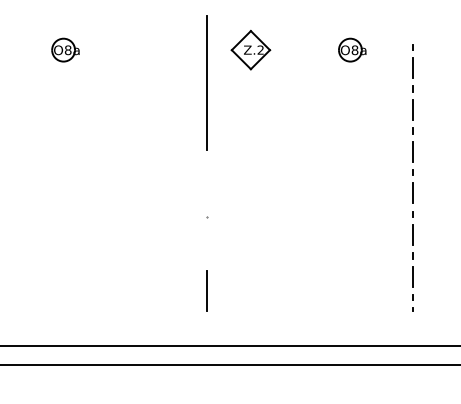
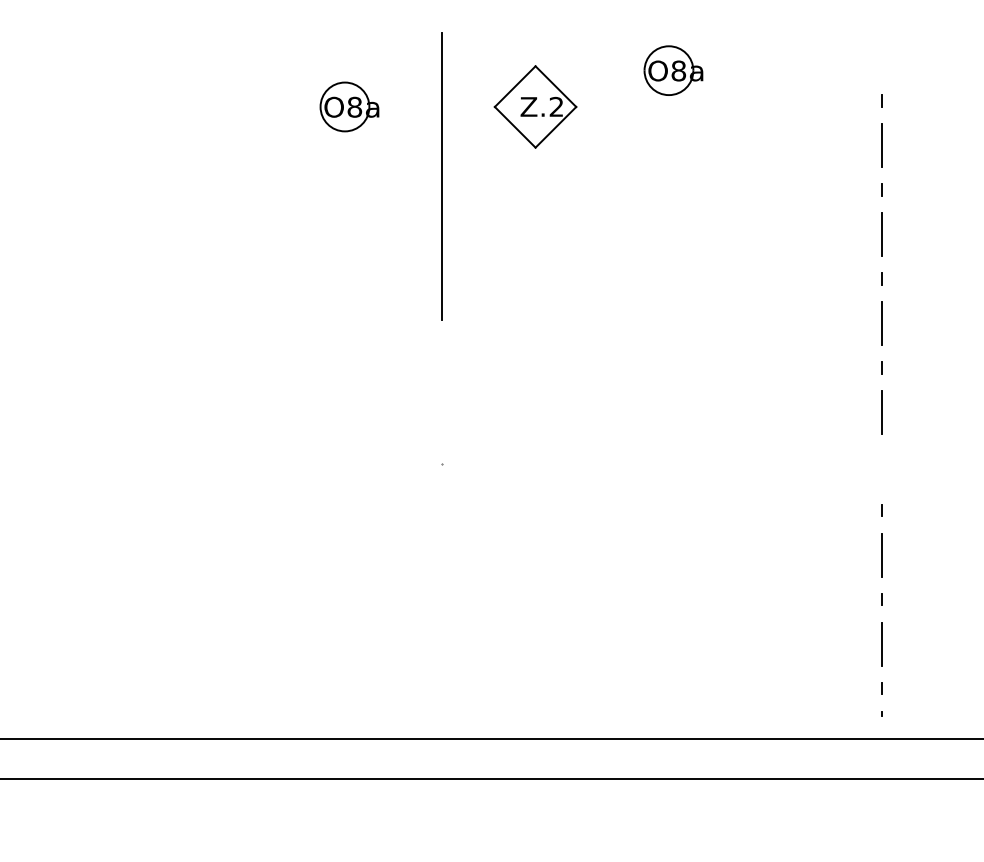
part: (65, 49) -> (349, 105), moved
part: (352, 49) -> (673, 69), moved
line: (412, 259) -> (880, 607), moved
line: (207, 290) -> (442, 619), removed

